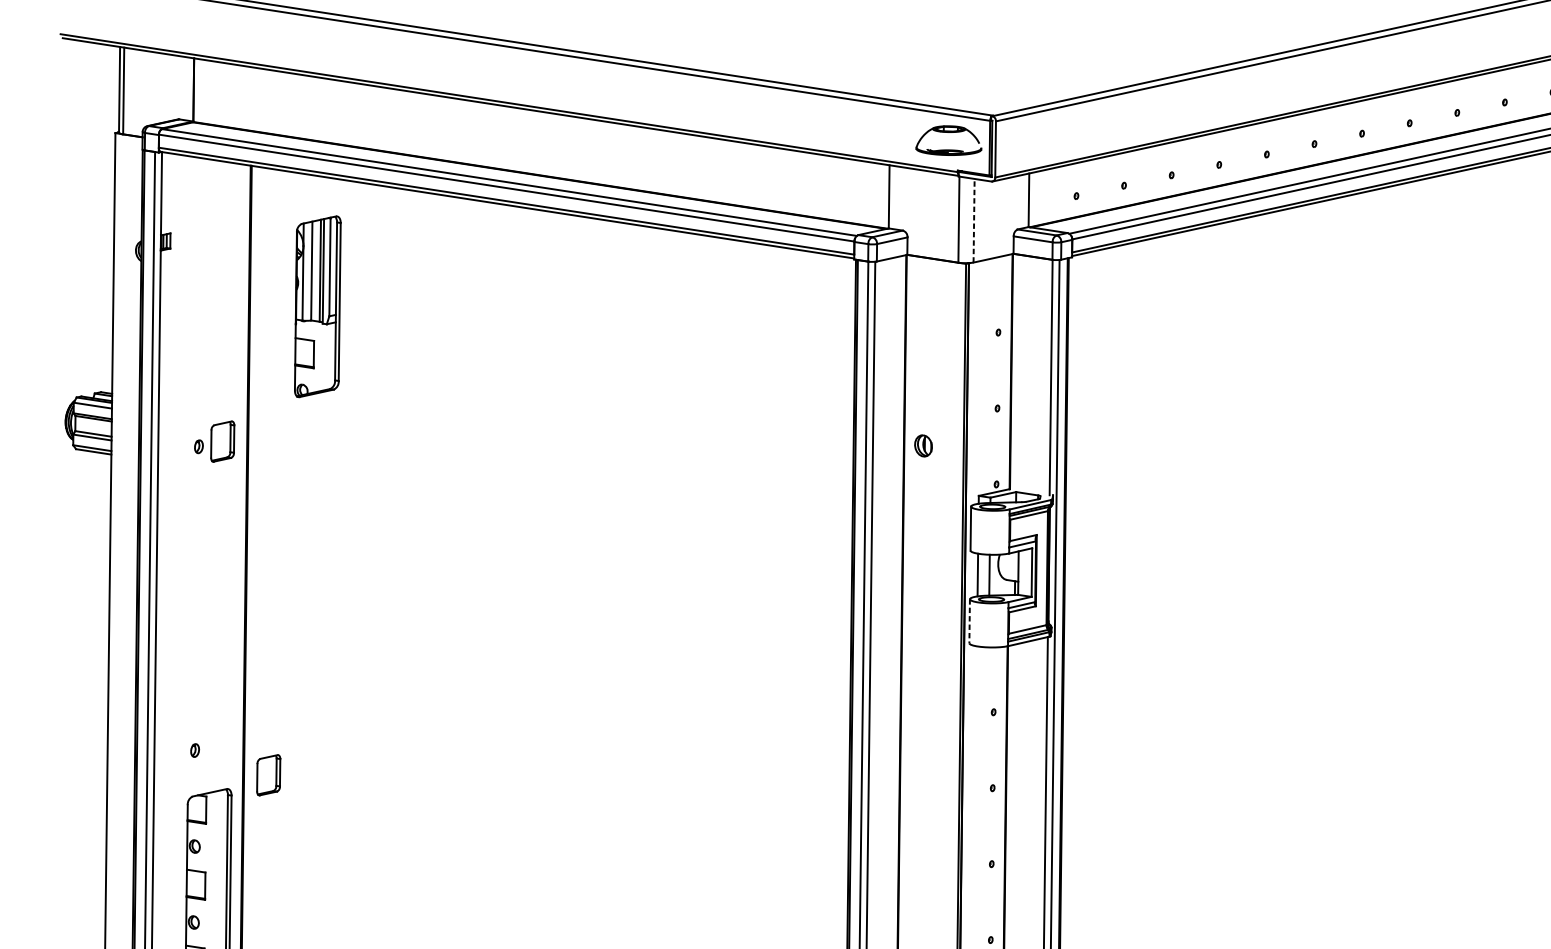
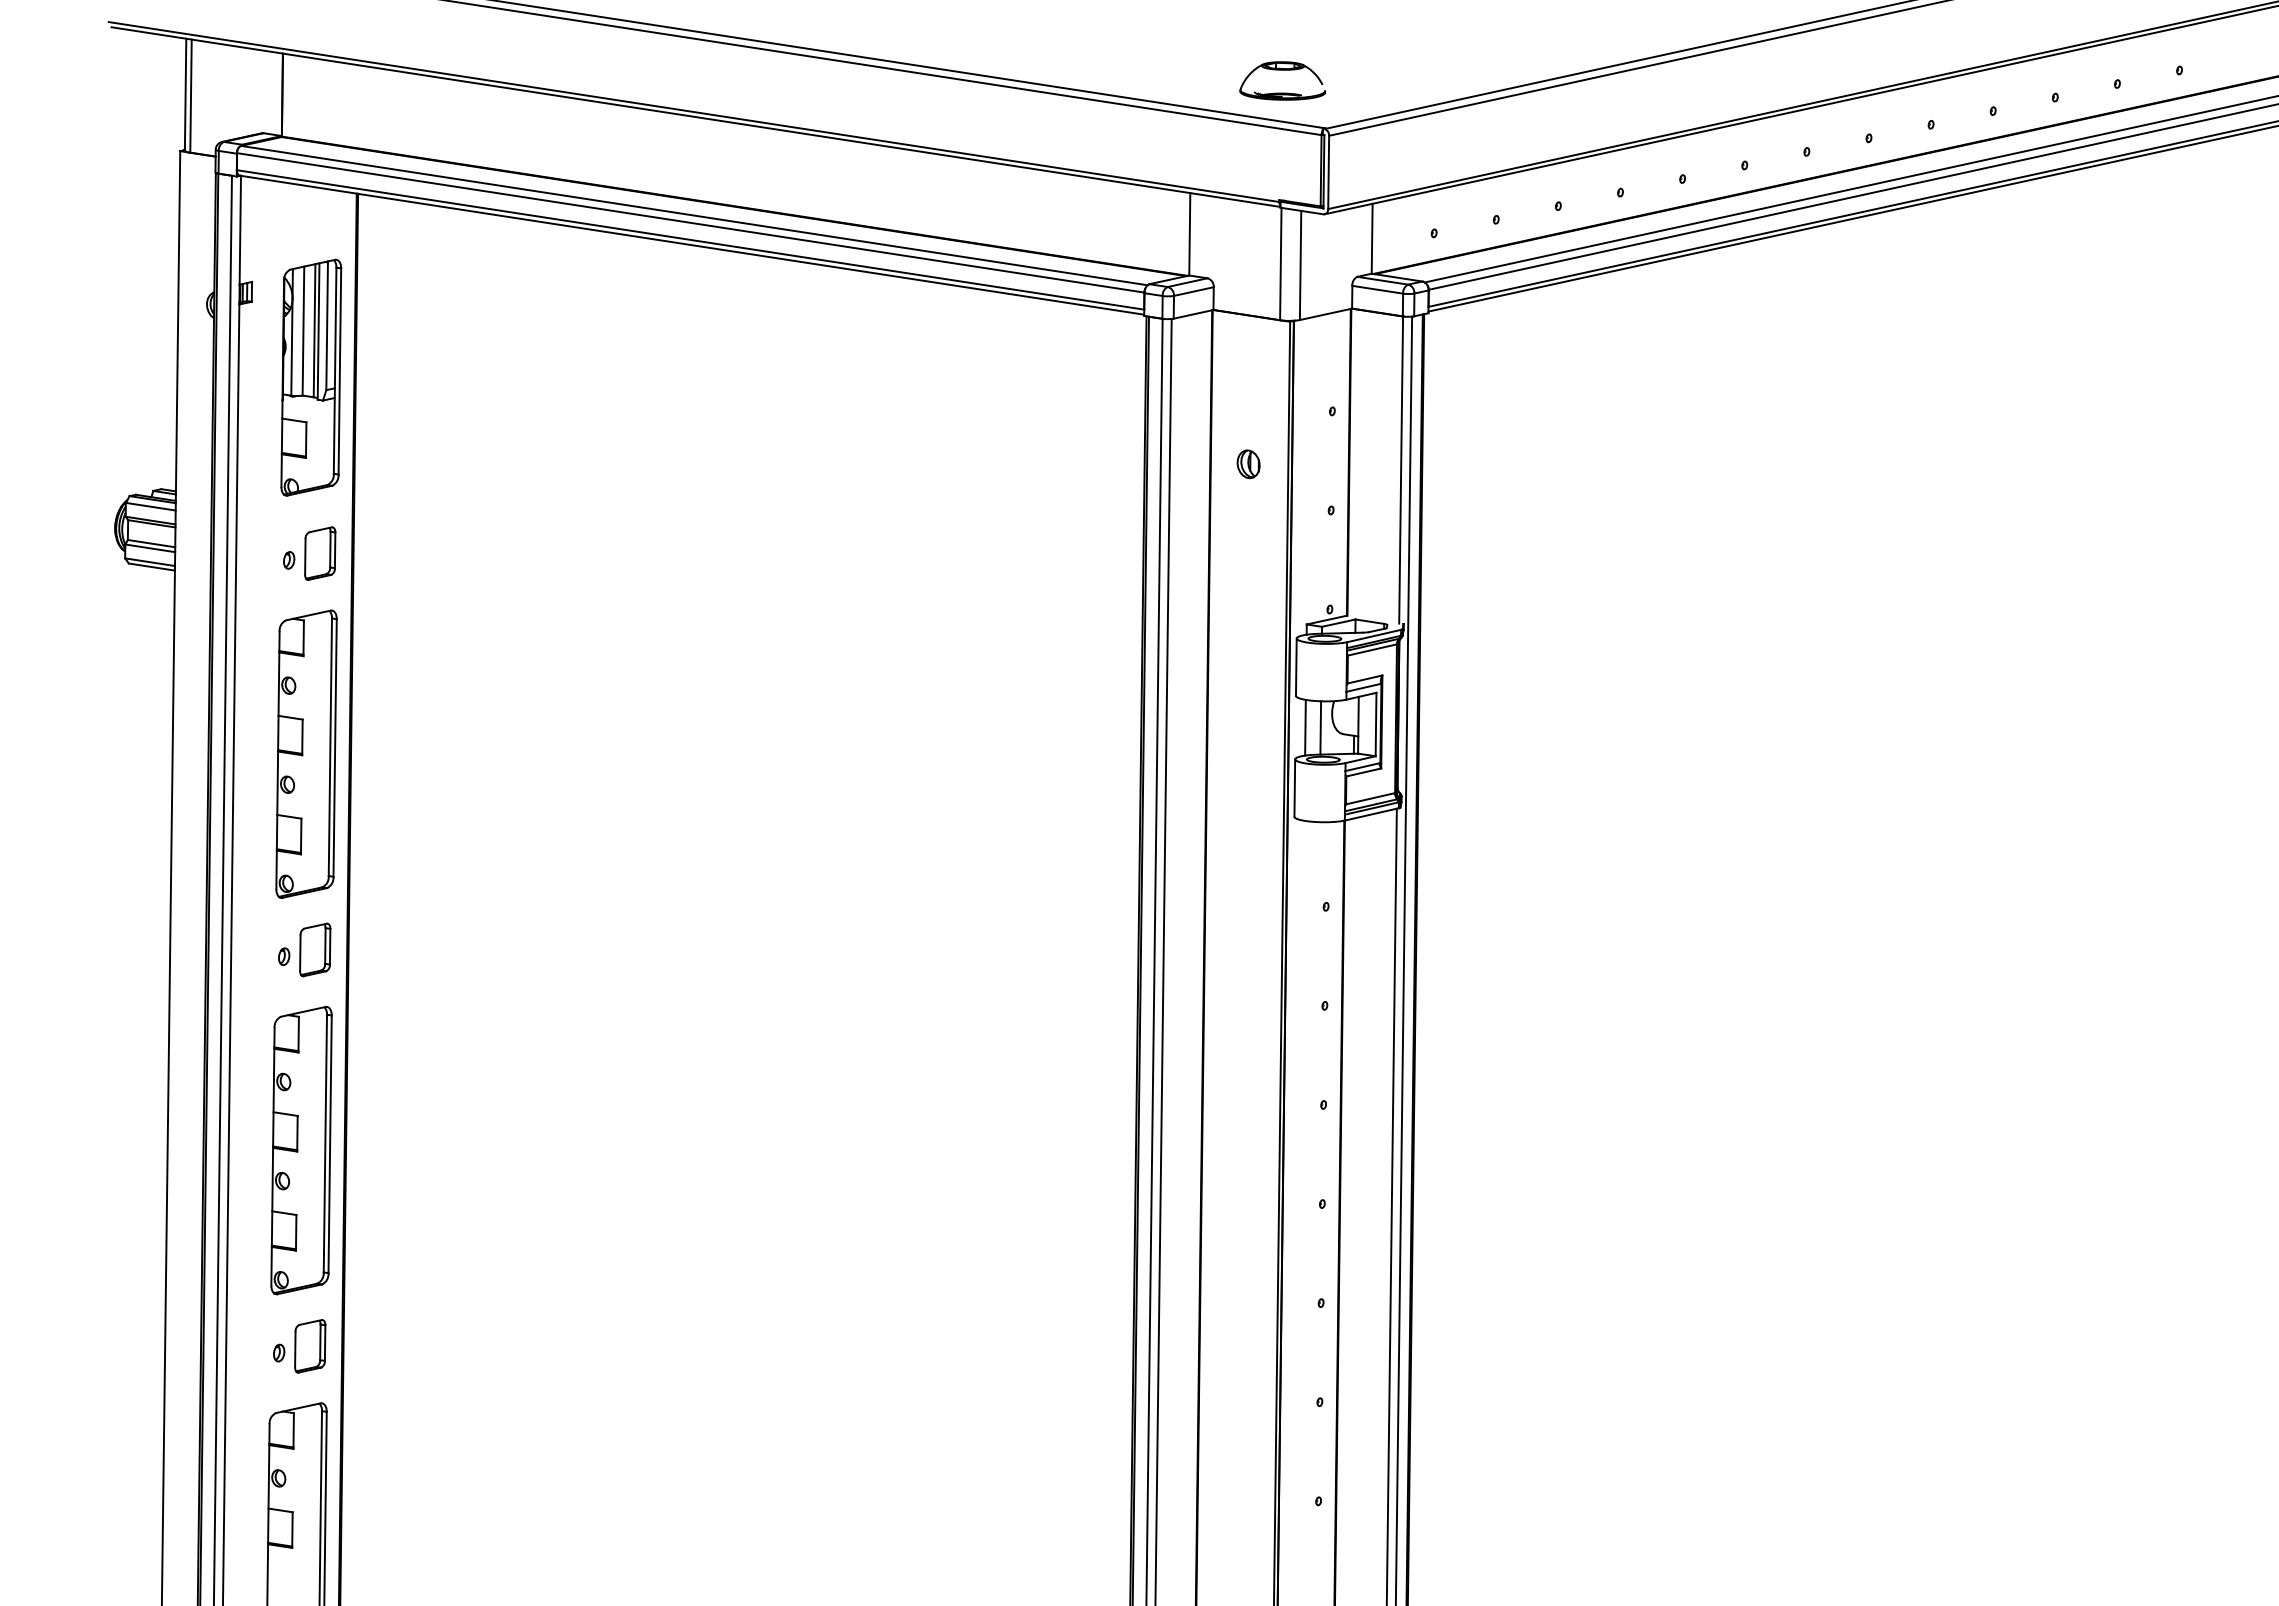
part: (948, 132) -> (1282, 70), moved
line: (974, 220) -> (1300, 265), dashed -> solid
part: (317, 306) -> (311, 377), moved
part: (923, 446) -> (1248, 464), moved
part: (212, 594) -> (306, 753), added
line: (969, 621) -> (1294, 788), dashed -> solid
part: (268, 774) -> (315, 949), moved

